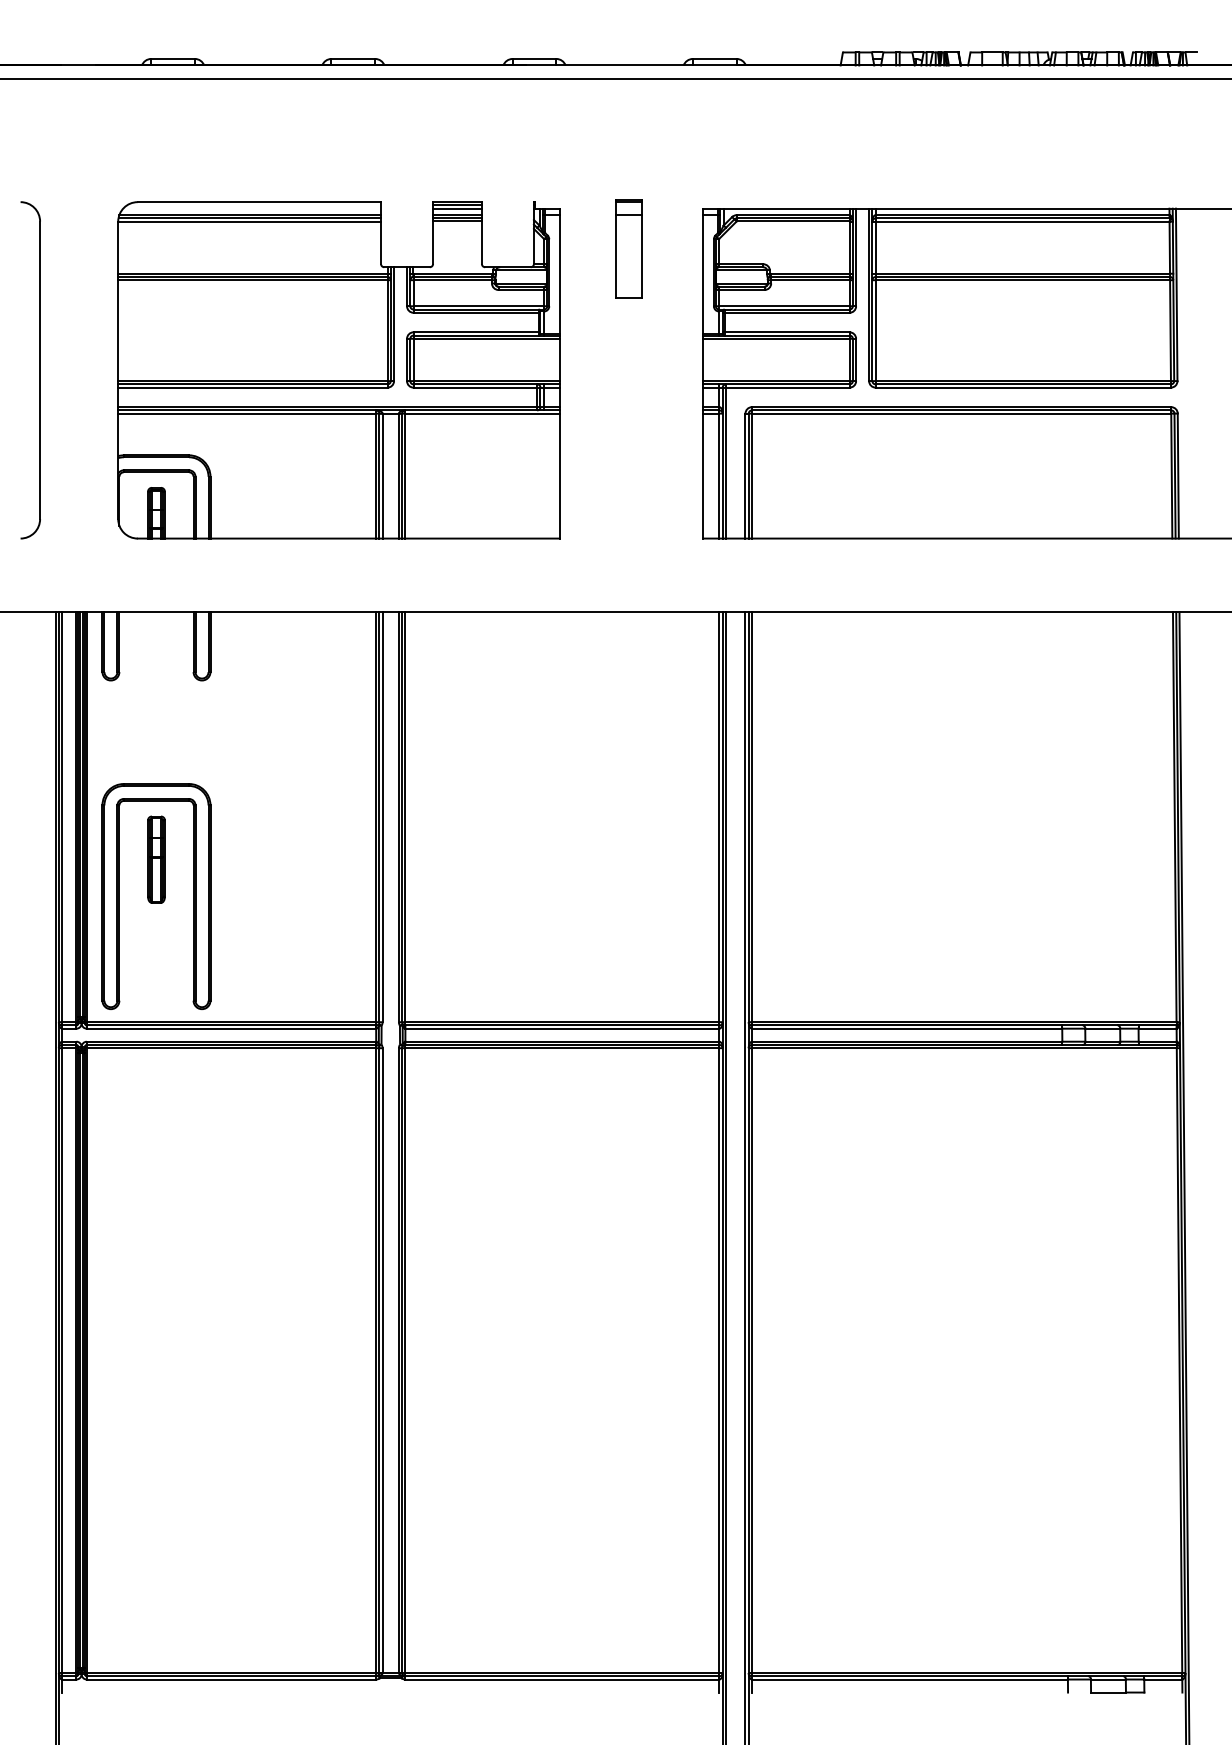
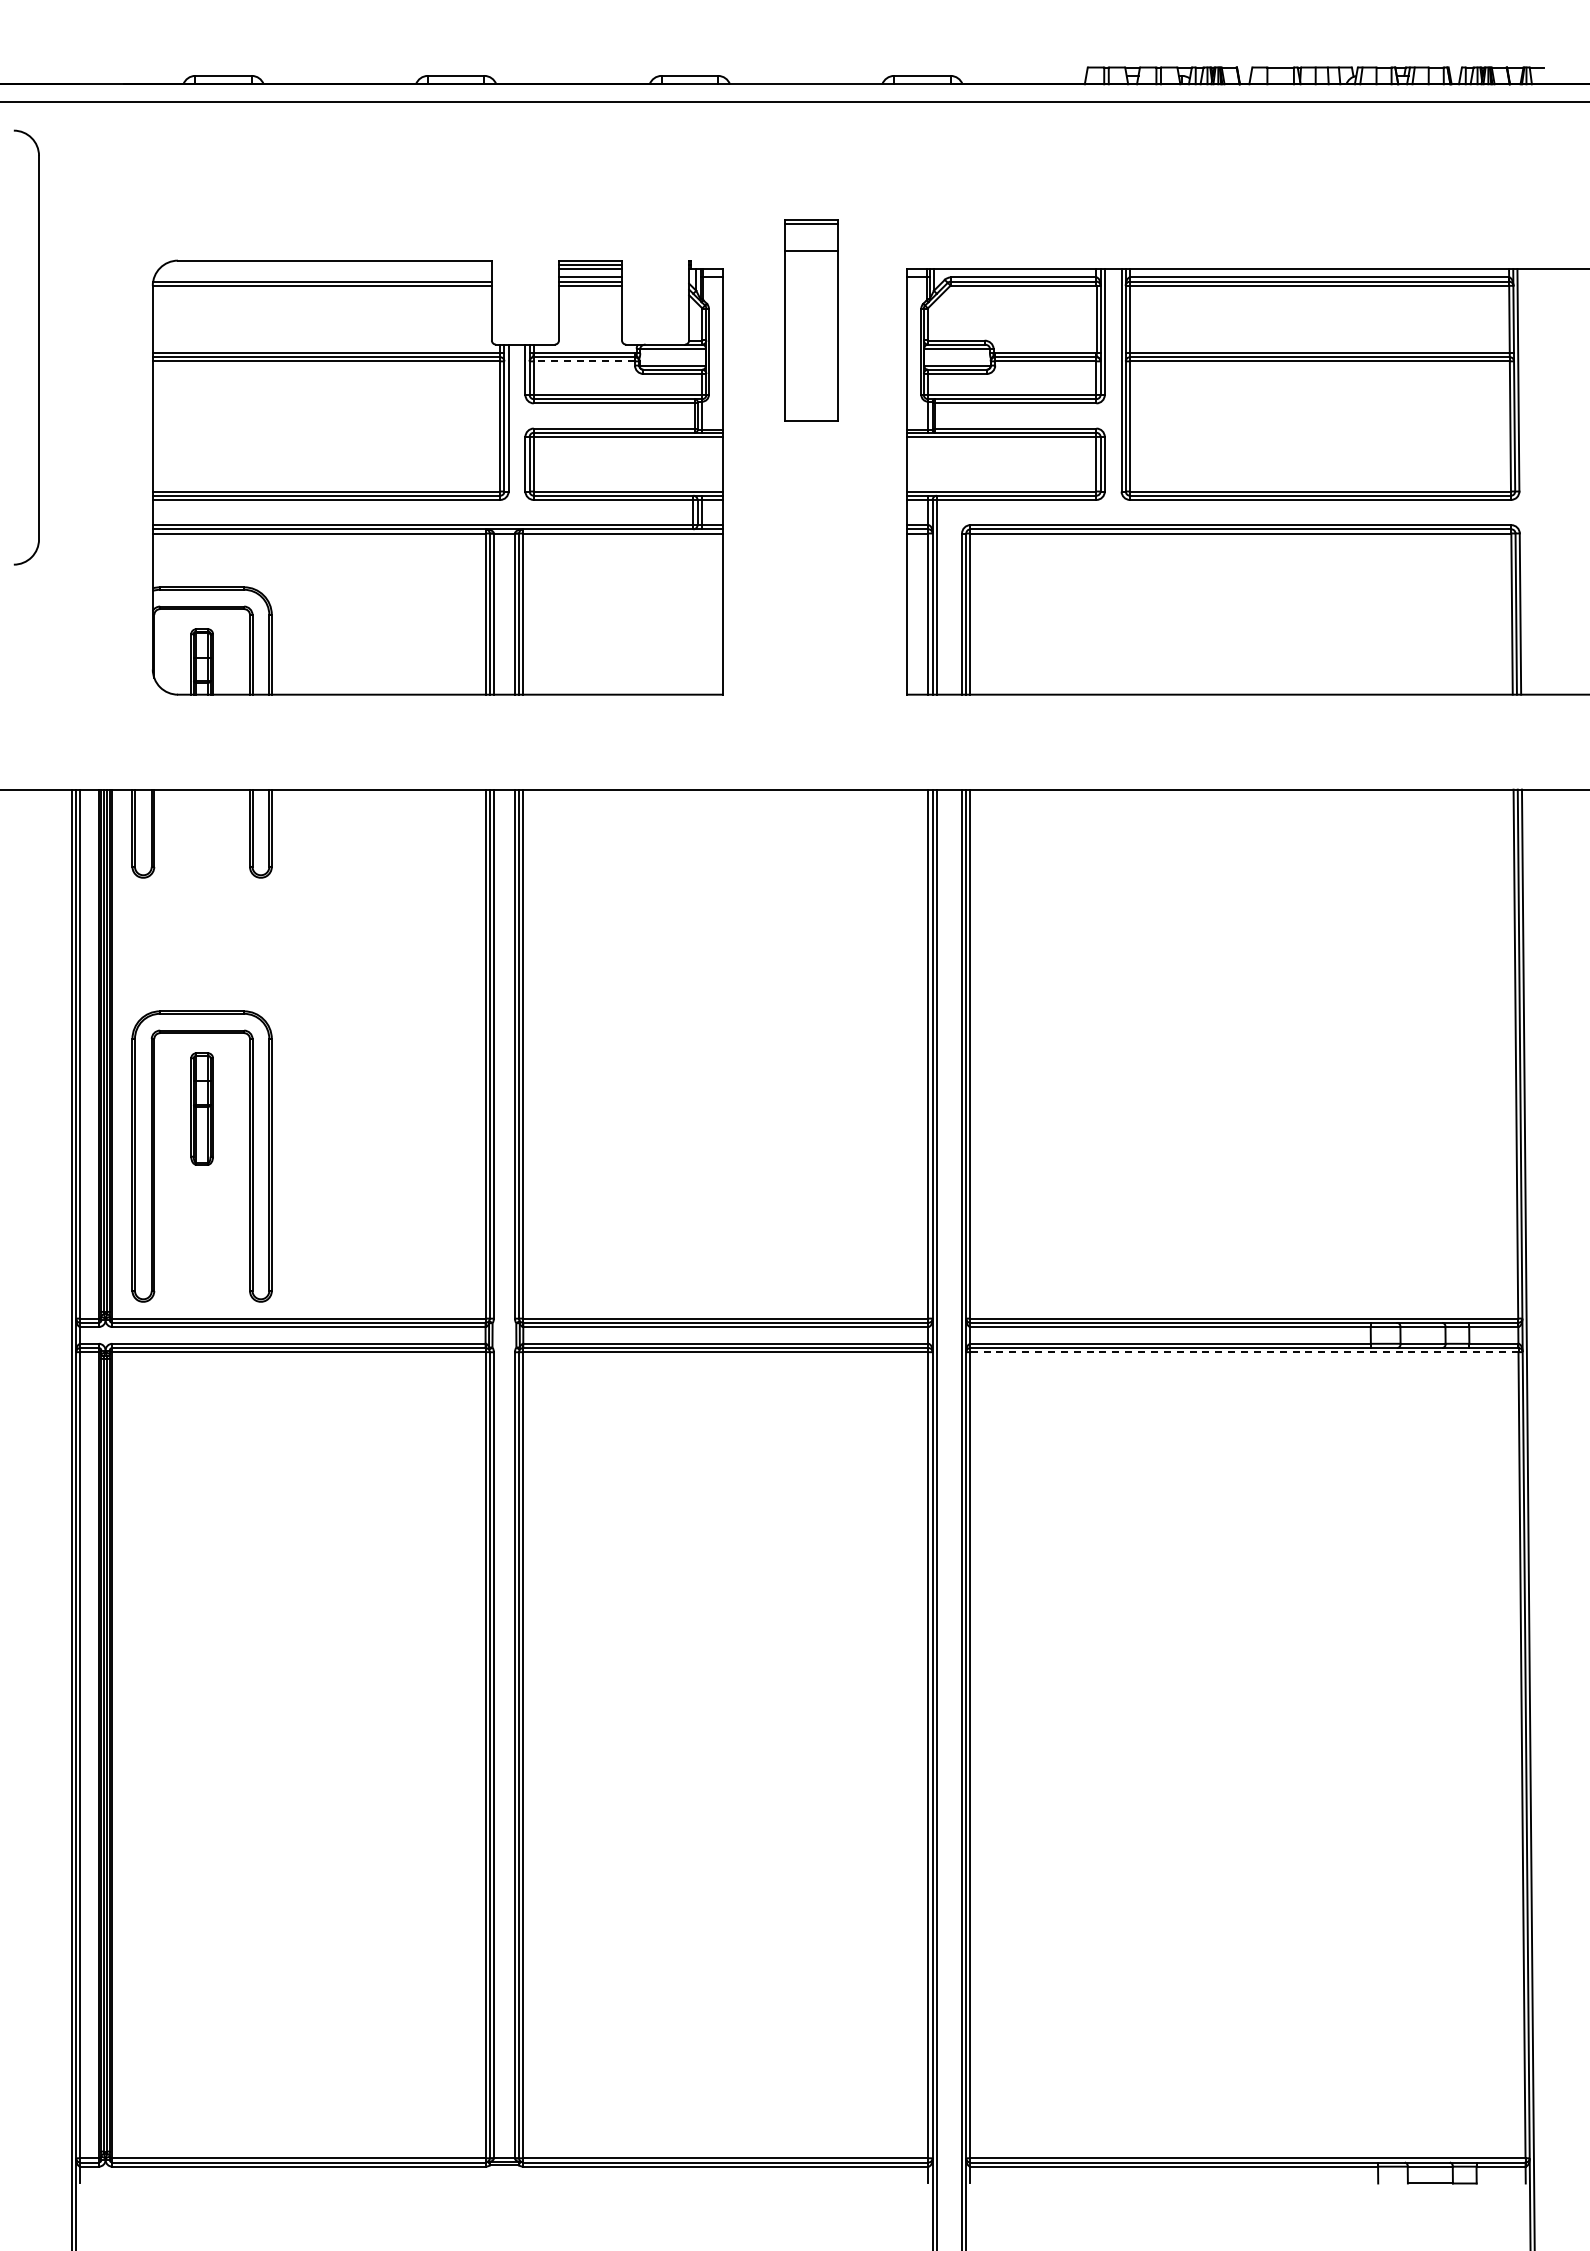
line: (249, 215) -> (322, 277), removed
part: (628, 248) -> (811, 320), size x1.6
line: (452, 280) -> (584, 361), solid -> dashed
part: (39, 370) -> (38, 347), moved
line: (963, 1048) -> (1243, 1352), solid -> dashed

